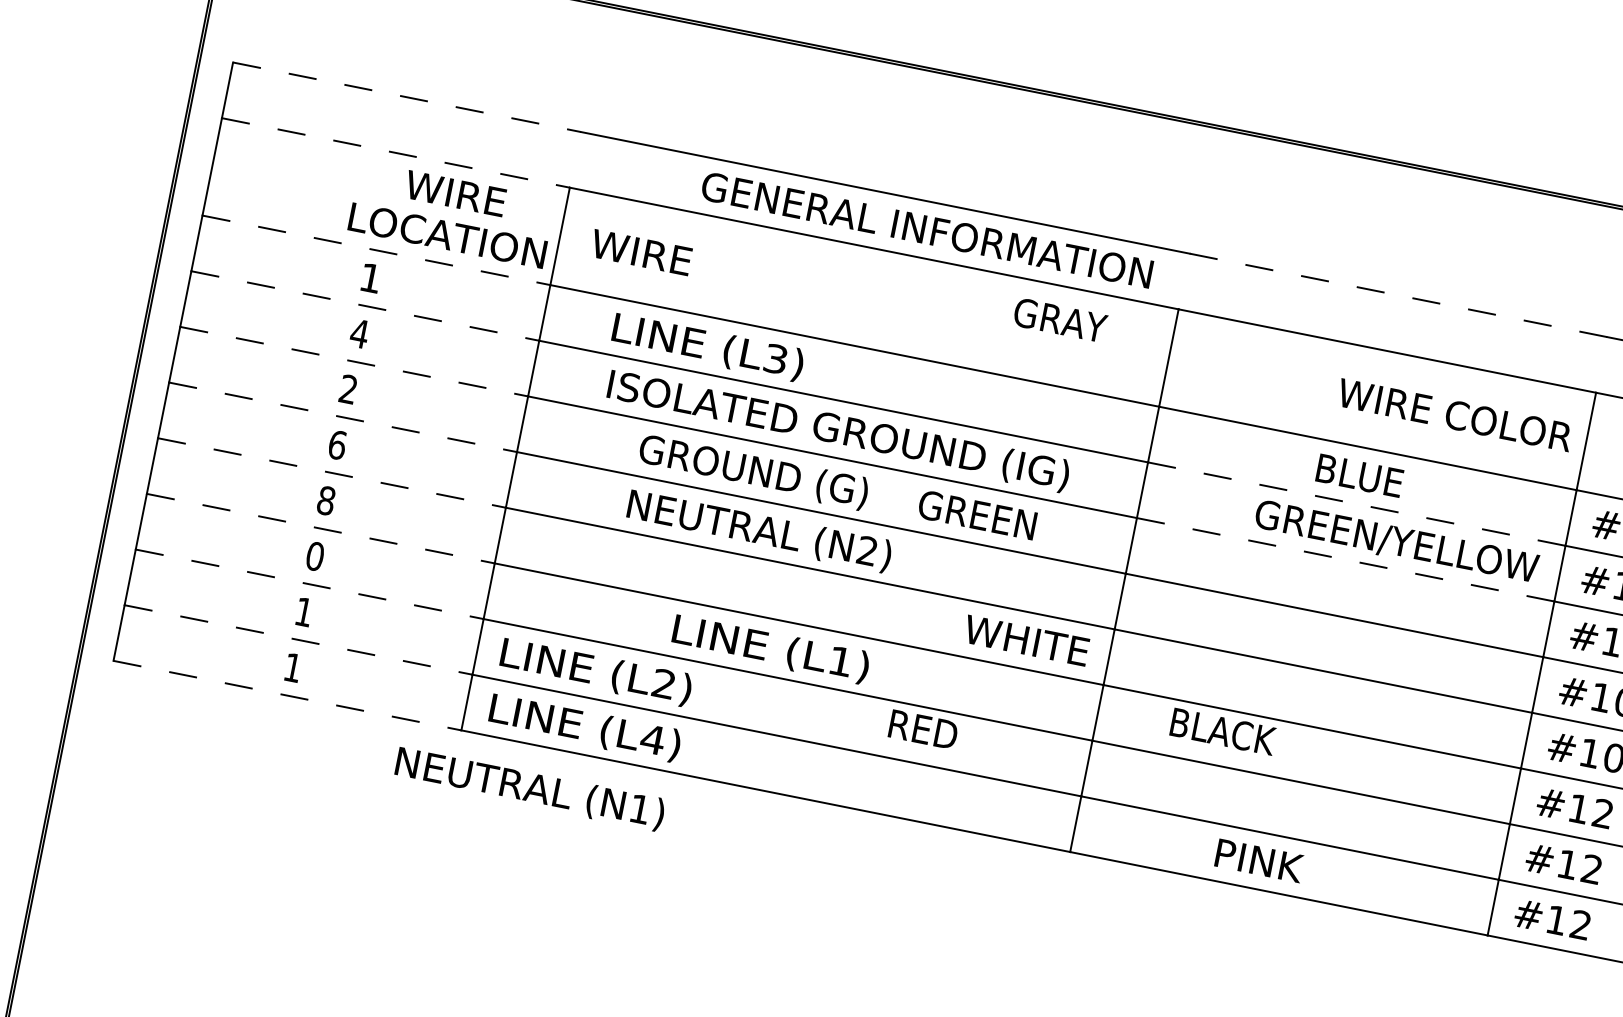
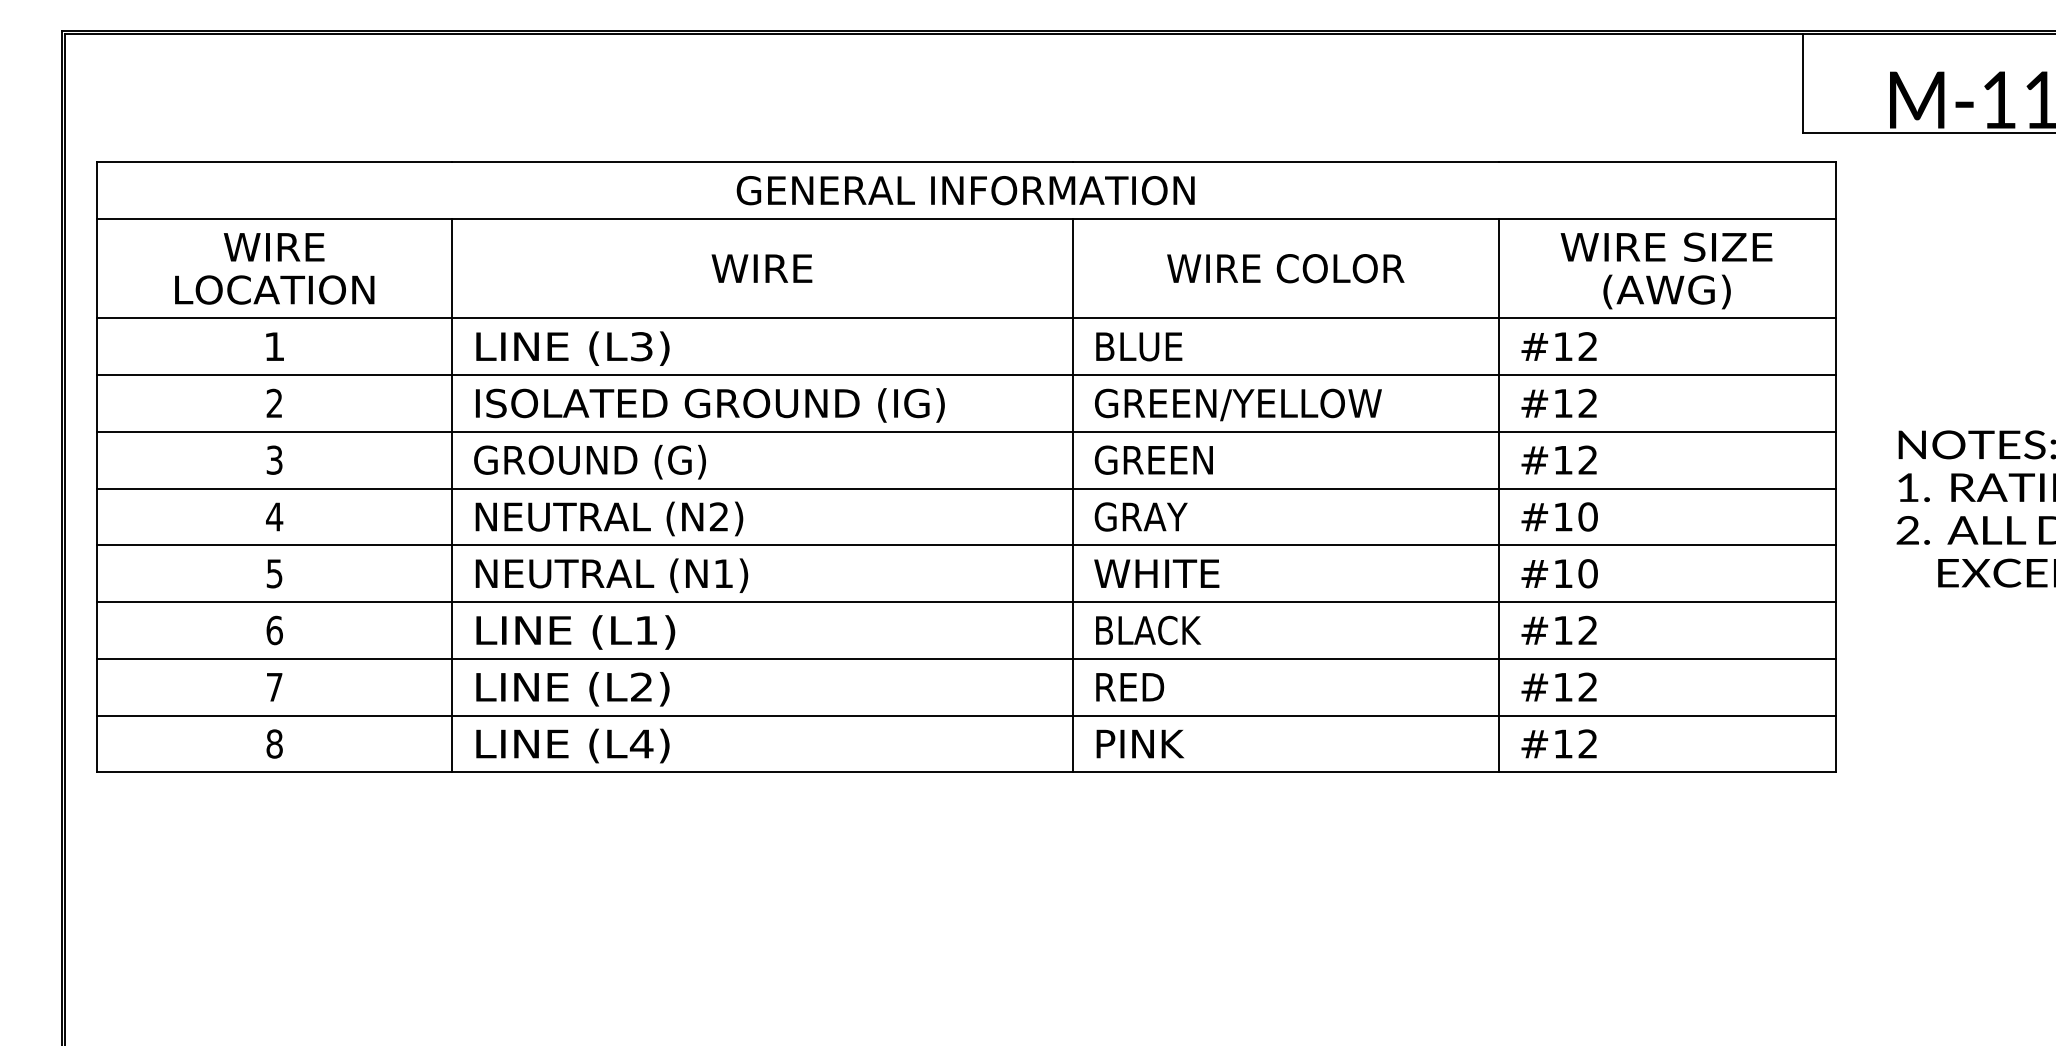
line: (407, 97) -> (275, 162), dashed -> solid
line: (396, 153) -> (275, 219), dashed -> solid
text: (451, 214) -> (274, 268), moved
text: (926, 229) -> (965, 190), moved
line: (377, 250) -> (275, 318), dashed -> solid
text: (640, 252) -> (761, 268), moved
line: (1398, 295) -> (1285, 162), dashed -> solid
line: (365, 306) -> (275, 375), dashed -> solid
text: (1059, 319) -> (1140, 516), moved
text: (359, 332) -> (274, 402), 4 -> 2
text: (707, 347) -> (572, 348), moved
line: (355, 361) -> (275, 431), dashed -> solid
text: (348, 389) -> (274, 460), 2 -> 3
text: (1454, 415) -> (1285, 268), moved
line: (343, 417) -> (275, 488), dashed -> solid
text: (838, 431) -> (710, 405), moved
text: (337, 444) -> (274, 516), 6 -> 4
text: (752, 472) -> (589, 462), moved
line: (332, 473) -> (275, 545), dashed -> solid
text: (1360, 475) -> (1139, 346), moved
text: (326, 500) -> (274, 573), 8 -> 5
line: (1356, 504) -> (1285, 375), dashed -> solid
text: (977, 514) -> (1153, 459), moved
line: (321, 529) -> (275, 602), dashed -> solid
text: (759, 531) -> (609, 518), moved
text: (1396, 542) -> (1238, 404), moved
text: (315, 556) -> (274, 630), 0 -> 6
line: (1345, 559) -> (1285, 431), dashed -> solid
line: (310, 584) -> (275, 658), dashed -> solid
text: (303, 612) -> (274, 687), 1 -> 7
line: (299, 639) -> (275, 715), dashed -> solid
text: (1026, 640) -> (1156, 573), moved
text: (770, 649) -> (575, 632), moved
text: (292, 667) -> (274, 743), 1 -> 8
line: (288, 695) -> (275, 772), dashed -> solid
text: (923, 730) -> (1130, 687), moved
text: (1223, 731) -> (1148, 630), moved
text: (529, 788) -> (611, 575), moved
text: (1259, 860) -> (1140, 743), moved

